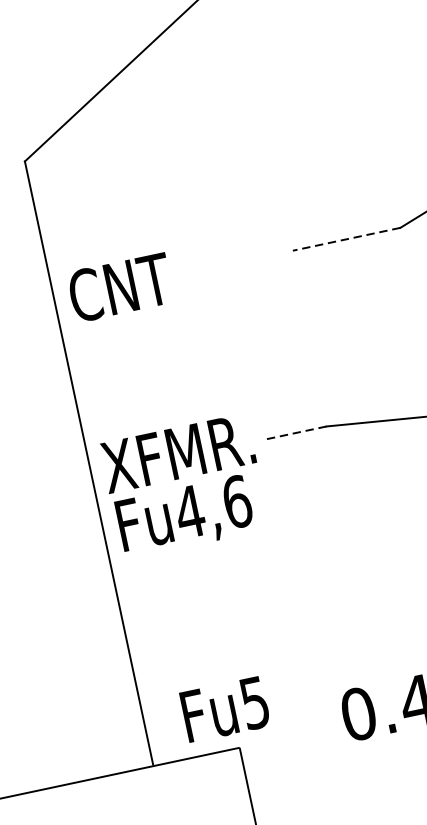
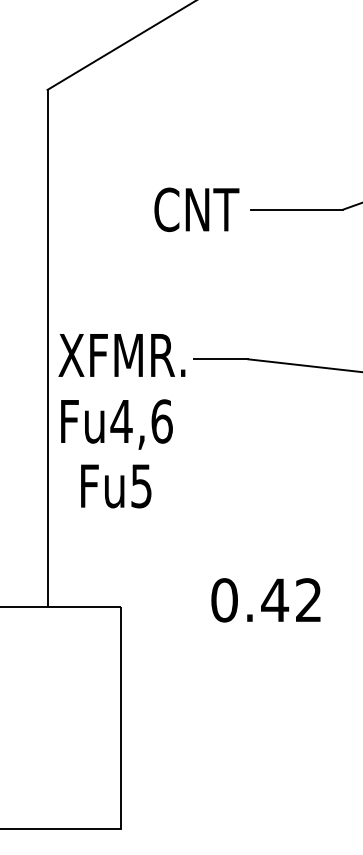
line: (346, 239) -> (297, 209), dashed -> solid
text: (120, 287) -> (196, 209), moved
line: (294, 433) -> (220, 359), dashed -> solid
text: (184, 516) -> (116, 424), moved
text: (225, 709) -> (116, 486), moved

